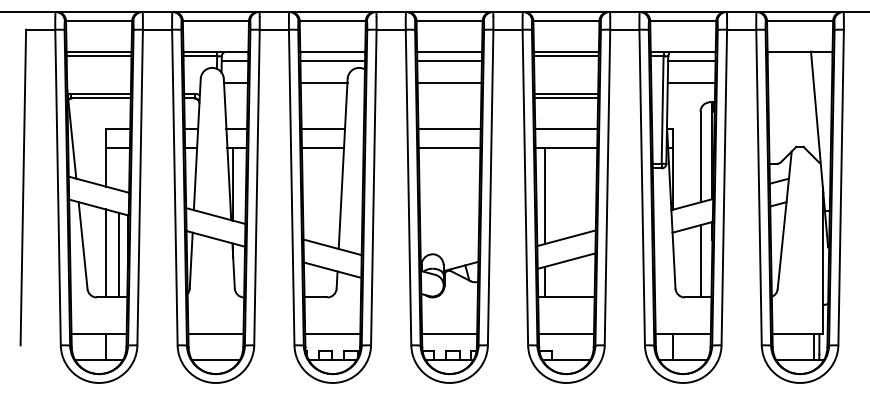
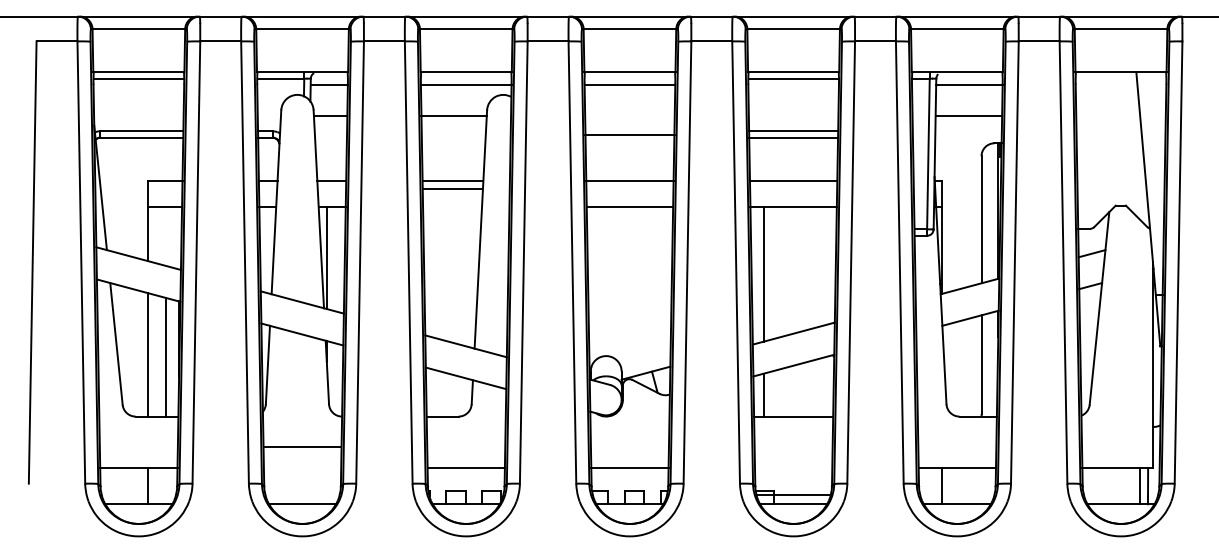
line: (449, 83) -> (629, 135), moved
line: (322, 147) -> (452, 188), moved
line: (215, 334) -> (302, 447), moved
line: (566, 334) -> (793, 495), moved

